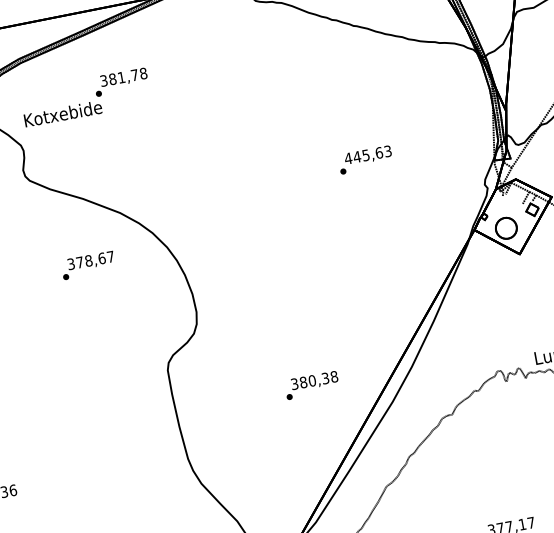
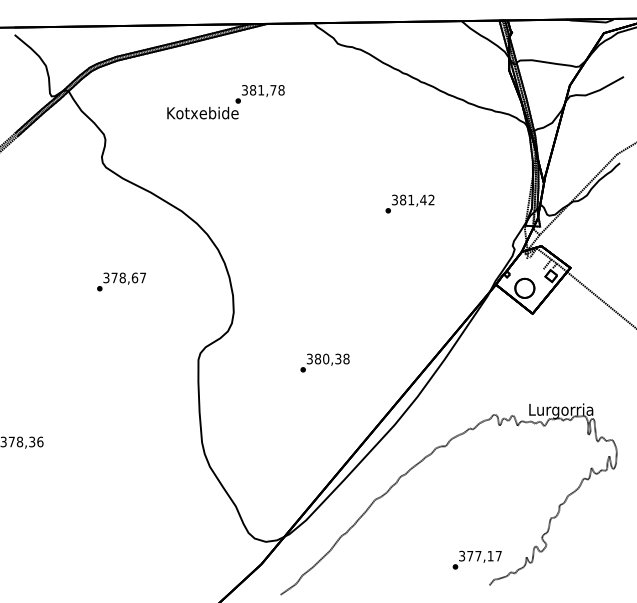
text: (85, 97) -> (225, 102), moved
text: (367, 154) -> (412, 199), 445,63 -> 381,42
text: (88, 264) -> (121, 281), moved
text: (311, 384) -> (324, 362), moved

